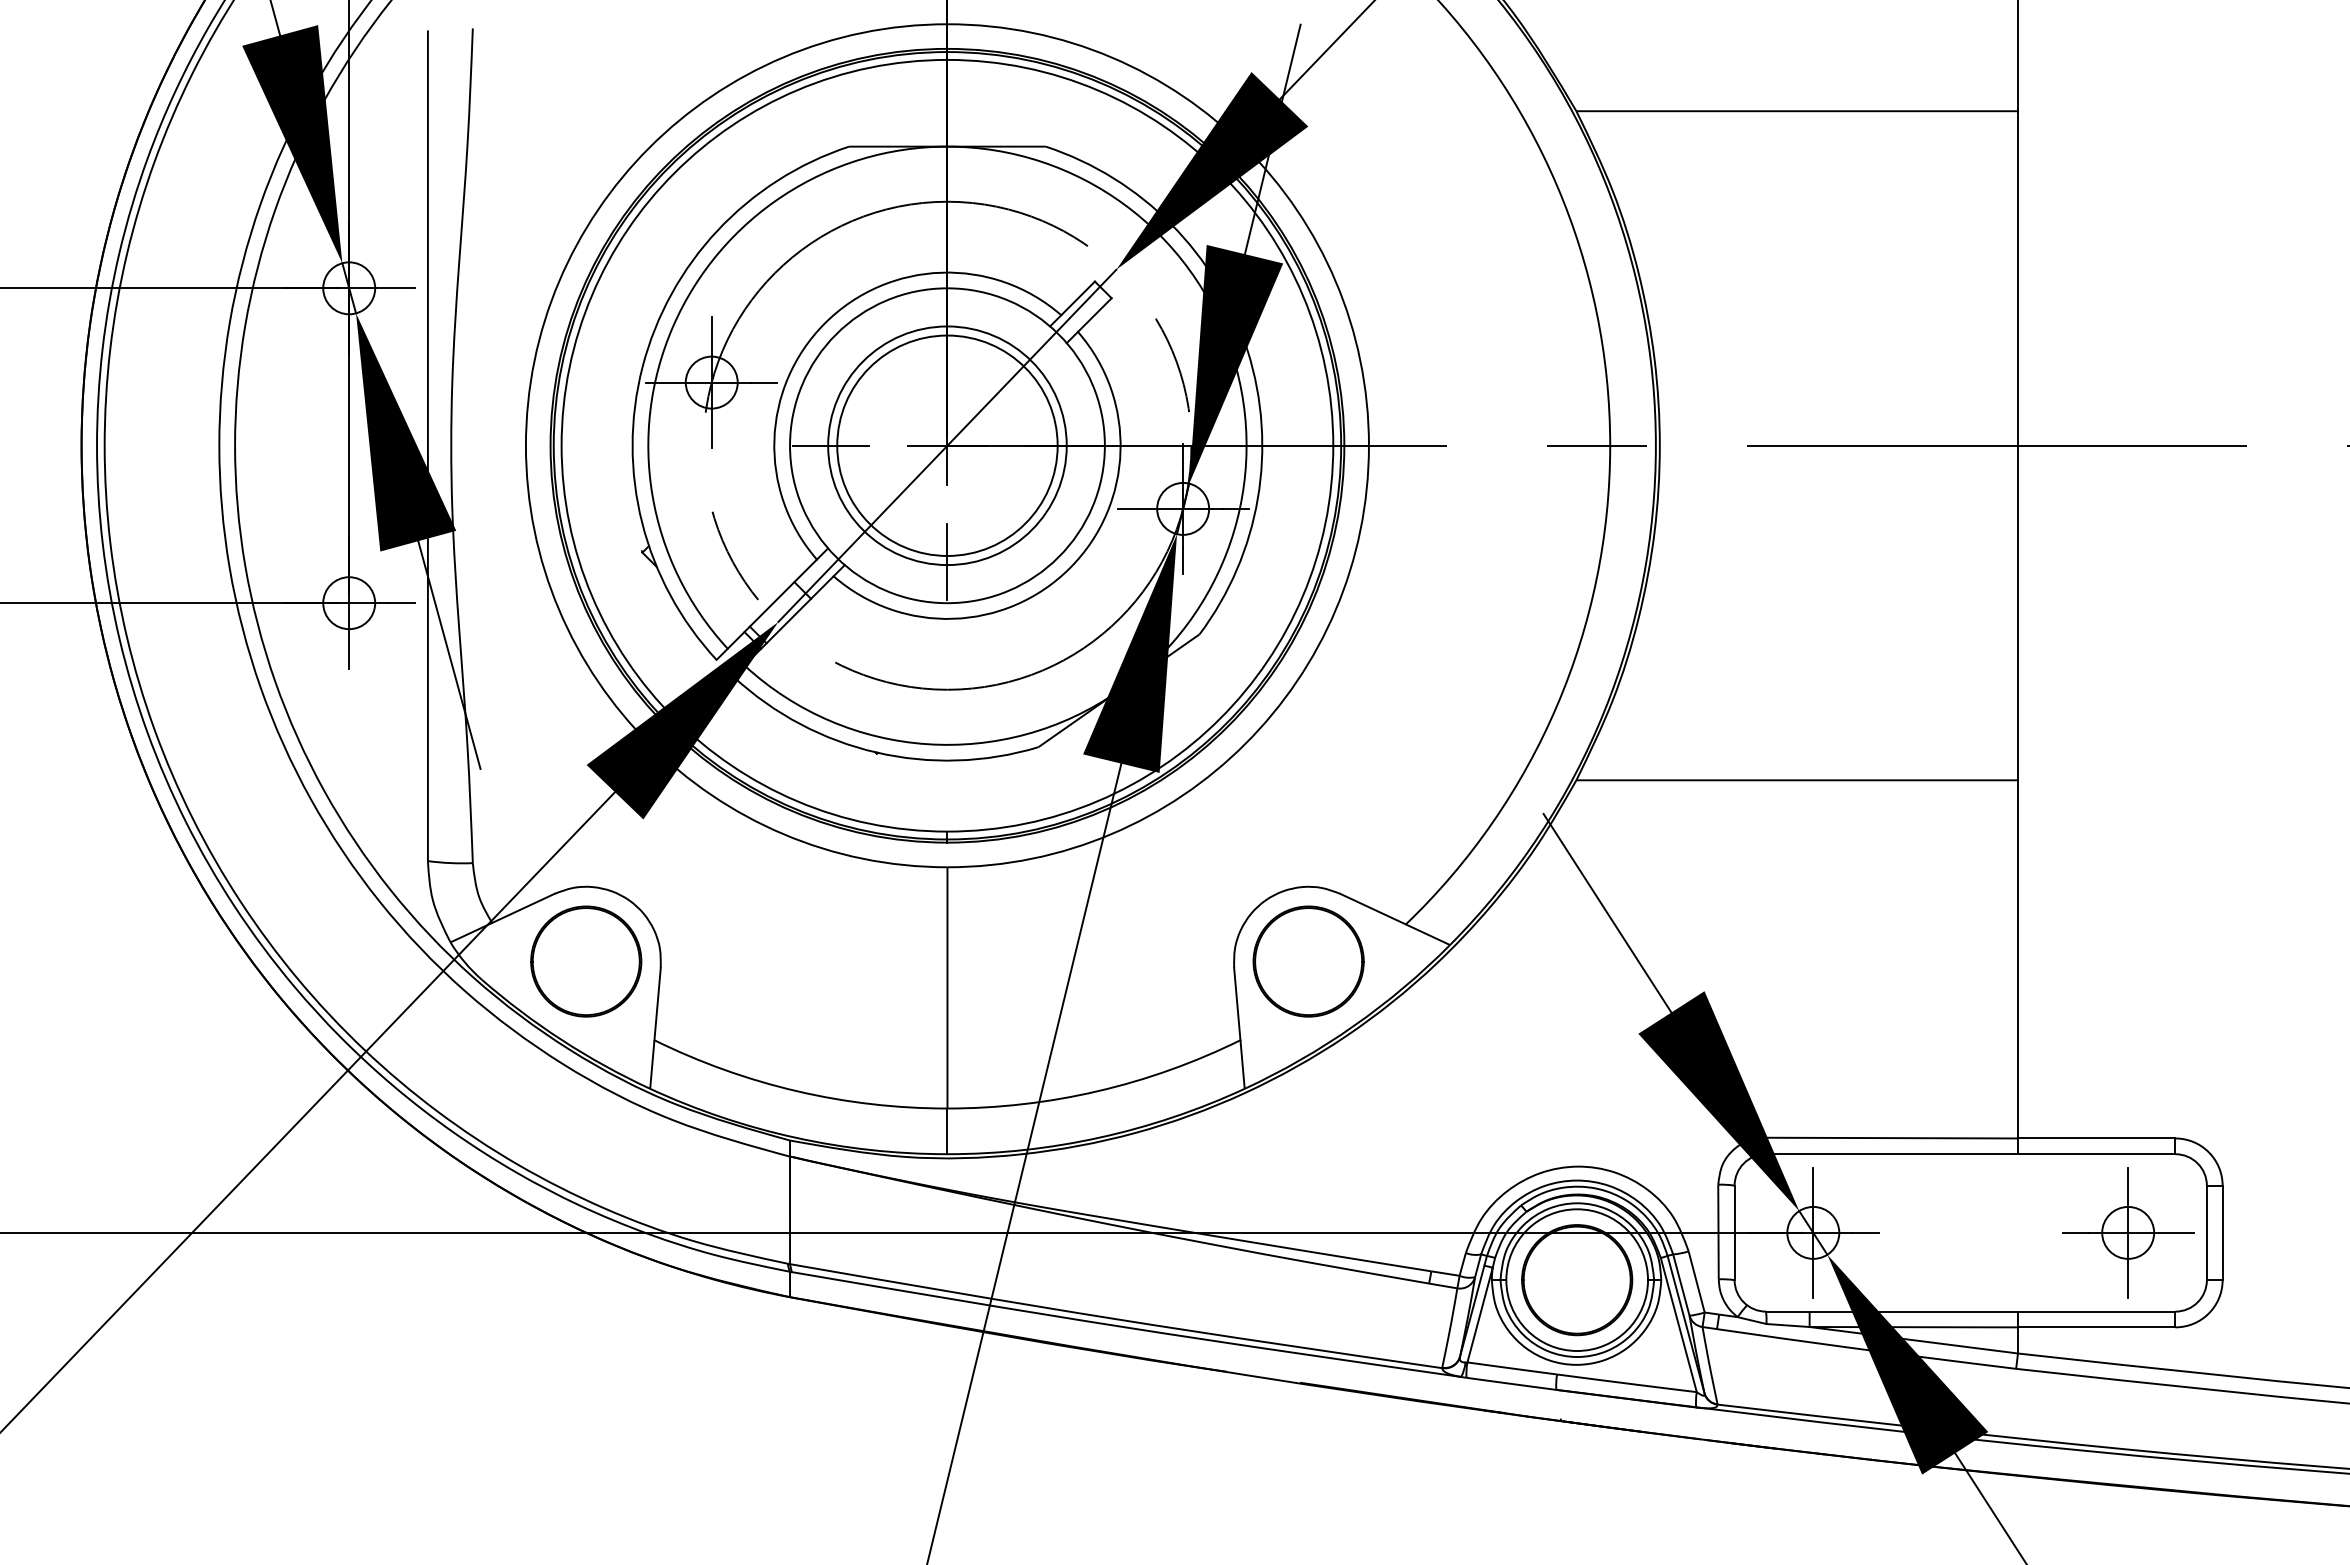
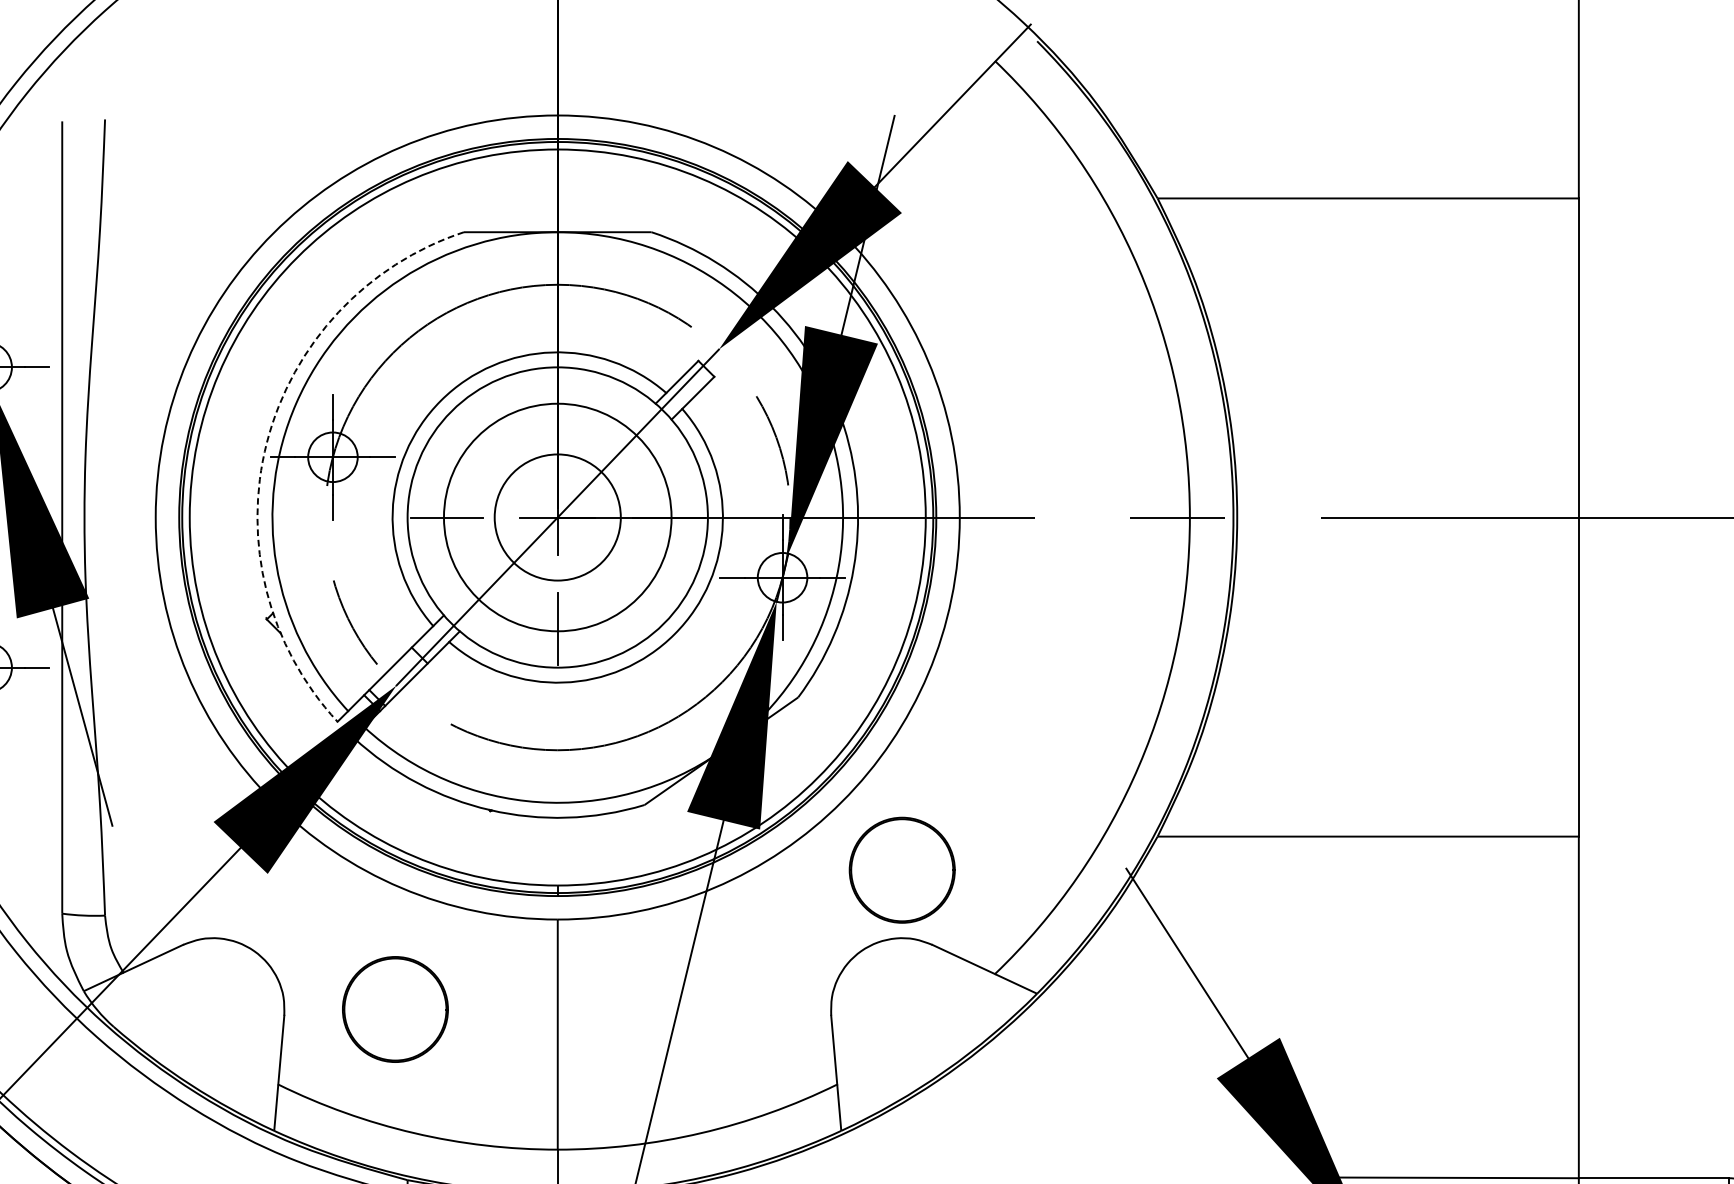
arc: (642, 367) -> (266, 442), solid -> dashed
circle: (947, 445) -> (557, 517), size x0.6
part: (586, 961) -> (395, 1009), moved
part: (1308, 961) -> (902, 870), moved

